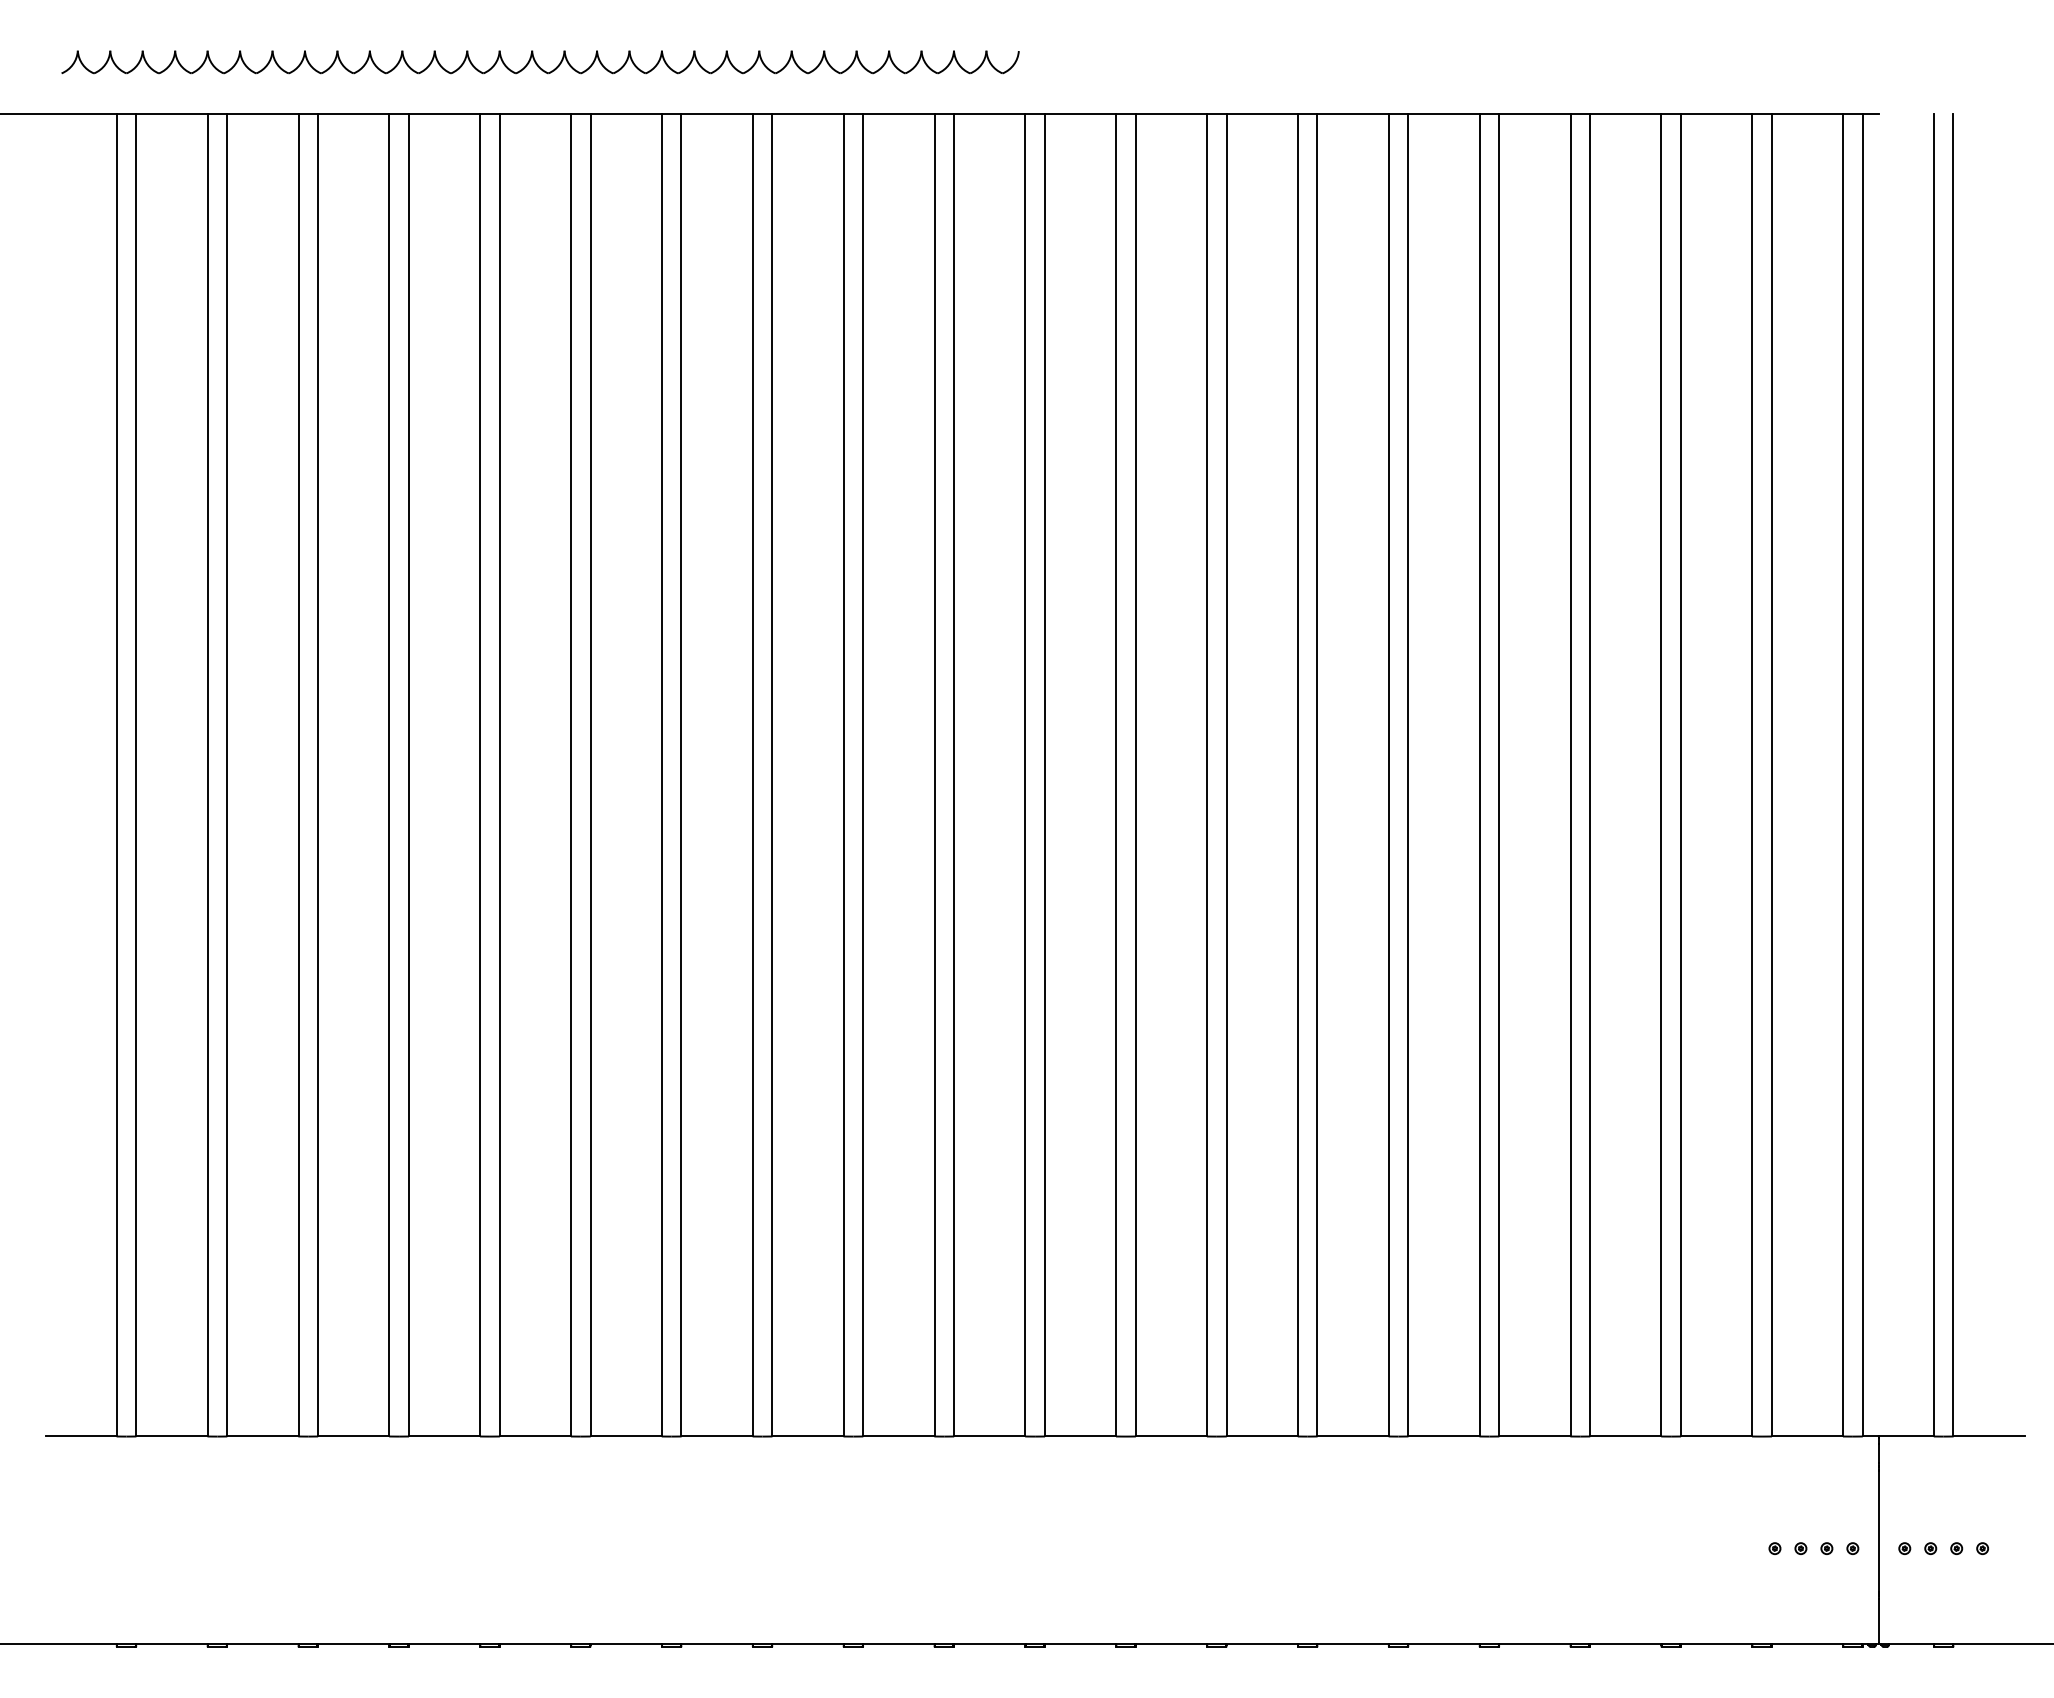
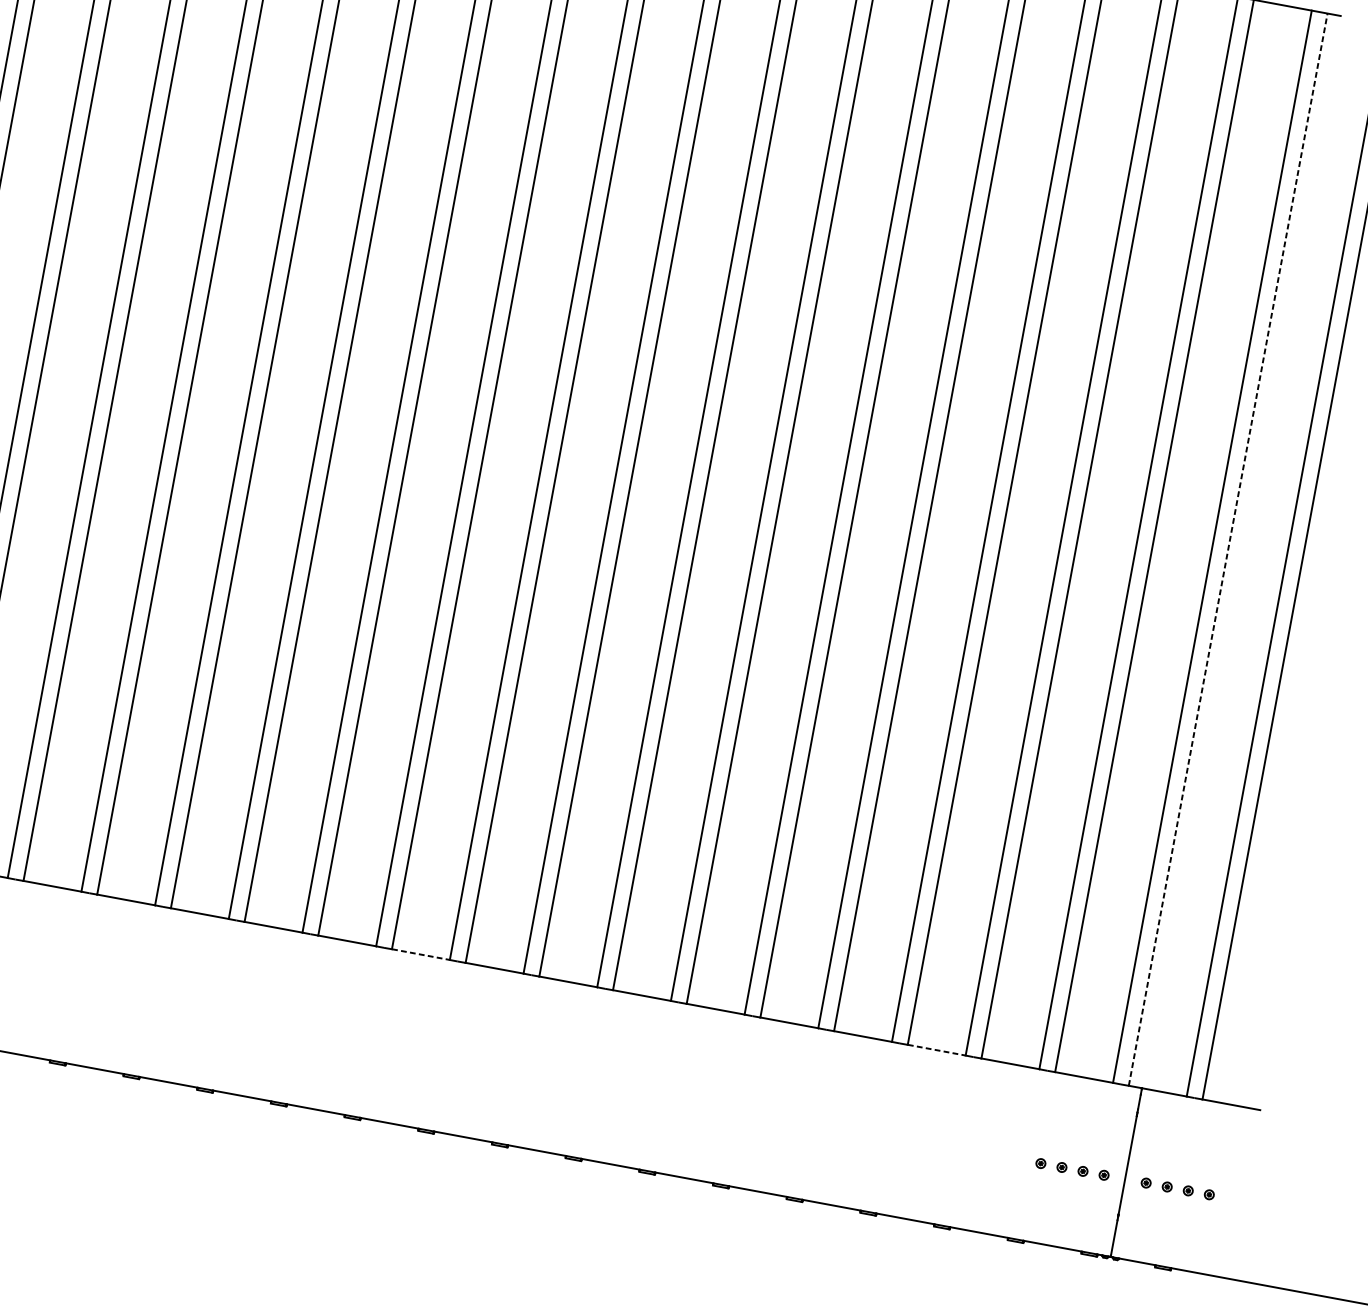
line: (1862, 774) -> (1228, 548), solid -> dashed
line: (989, 1436) -> (420, 954), solid -> dashed
line: (1625, 1436) -> (936, 1050), solid -> dashed

